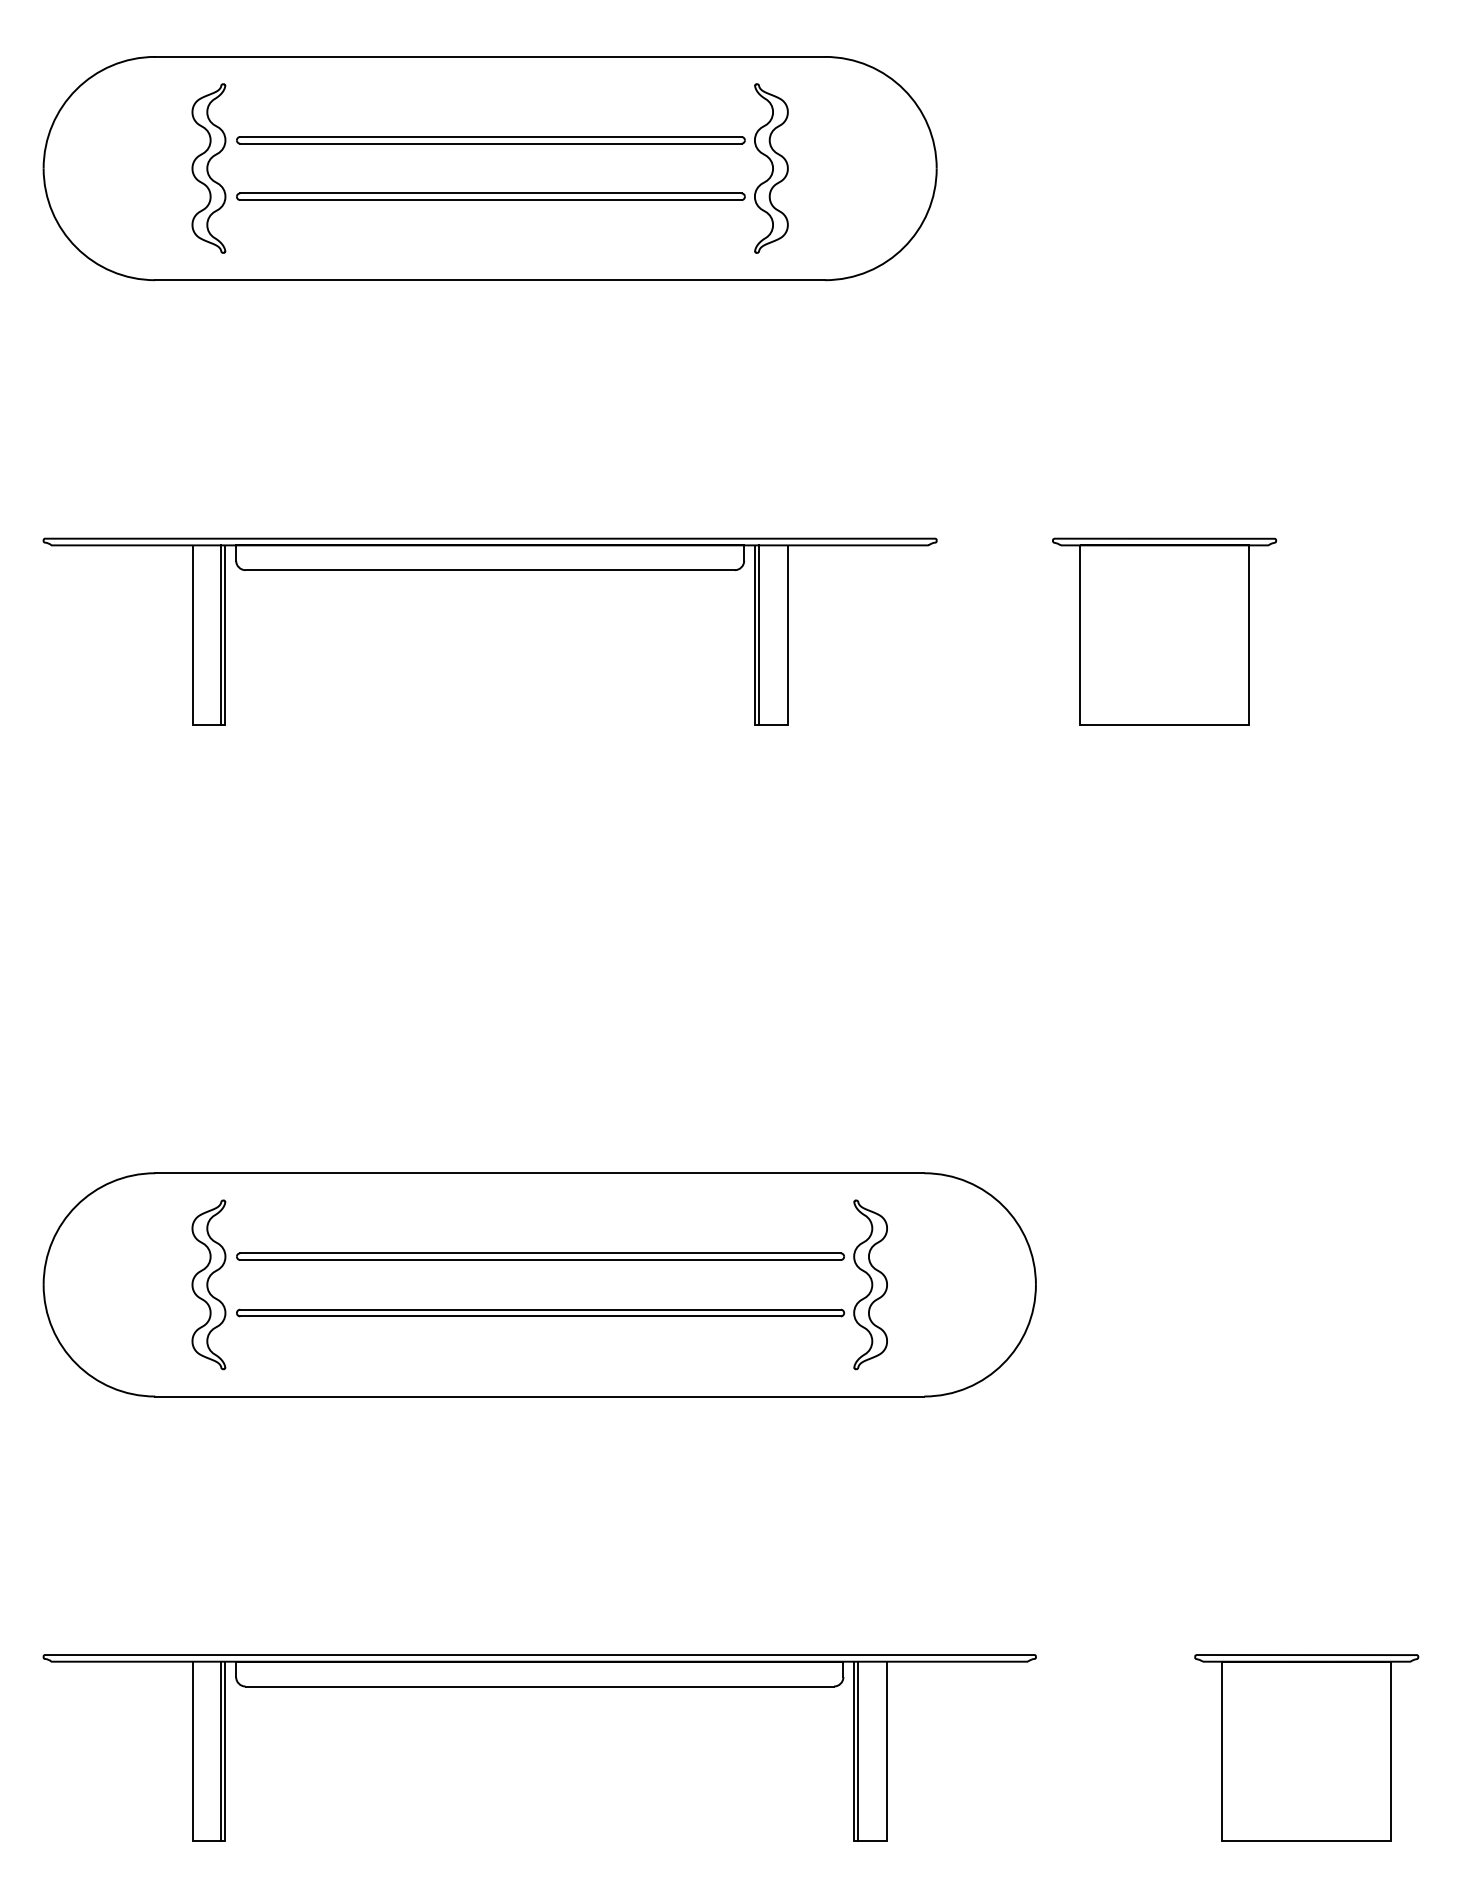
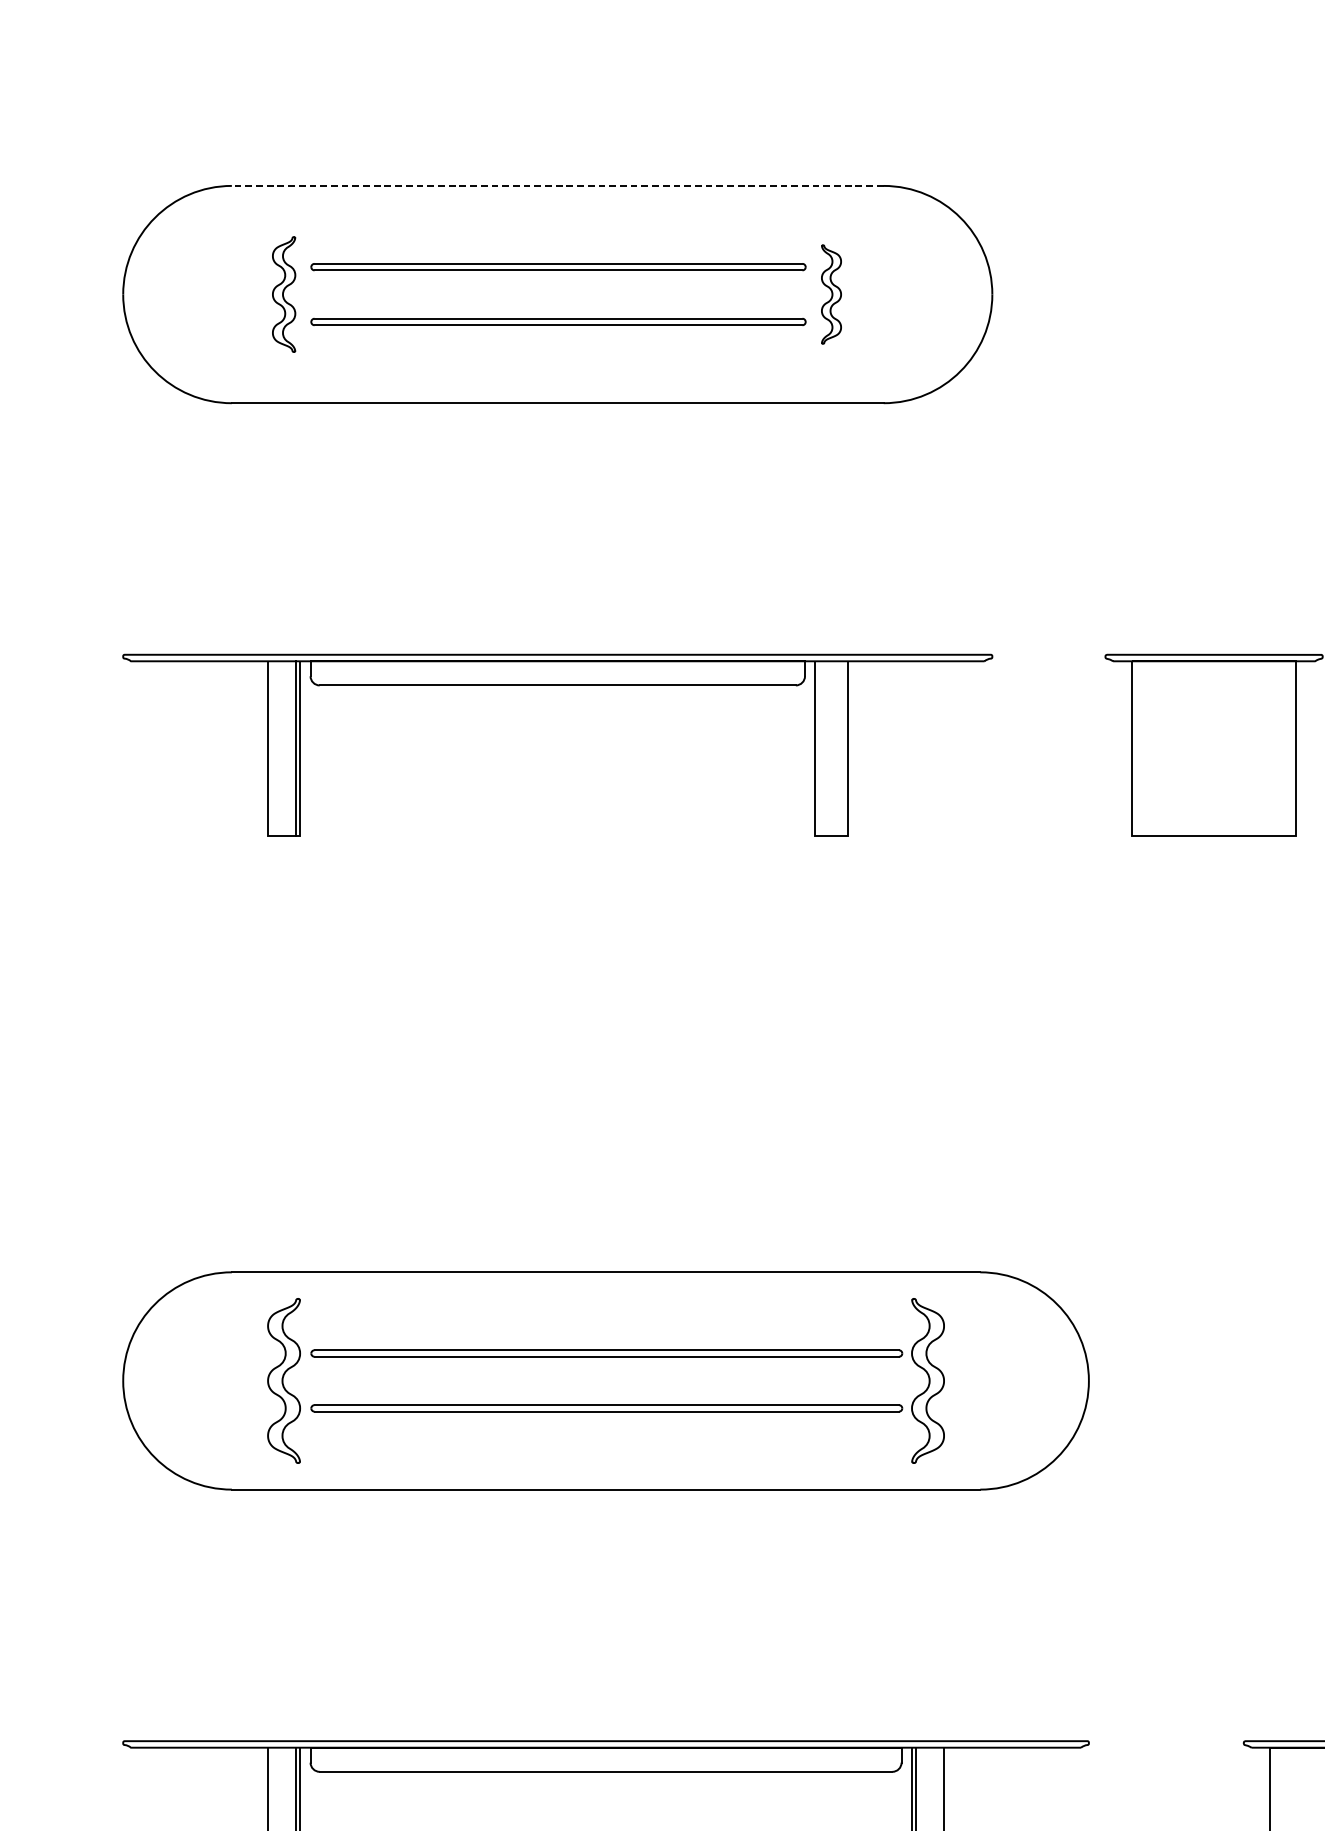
line: (490, 56) -> (558, 185), solid -> dashed
part: (208, 168) -> (283, 294), size x0.7
part: (771, 168) -> (831, 294), size x0.6
line: (759, 634) -> (819, 748), removed

